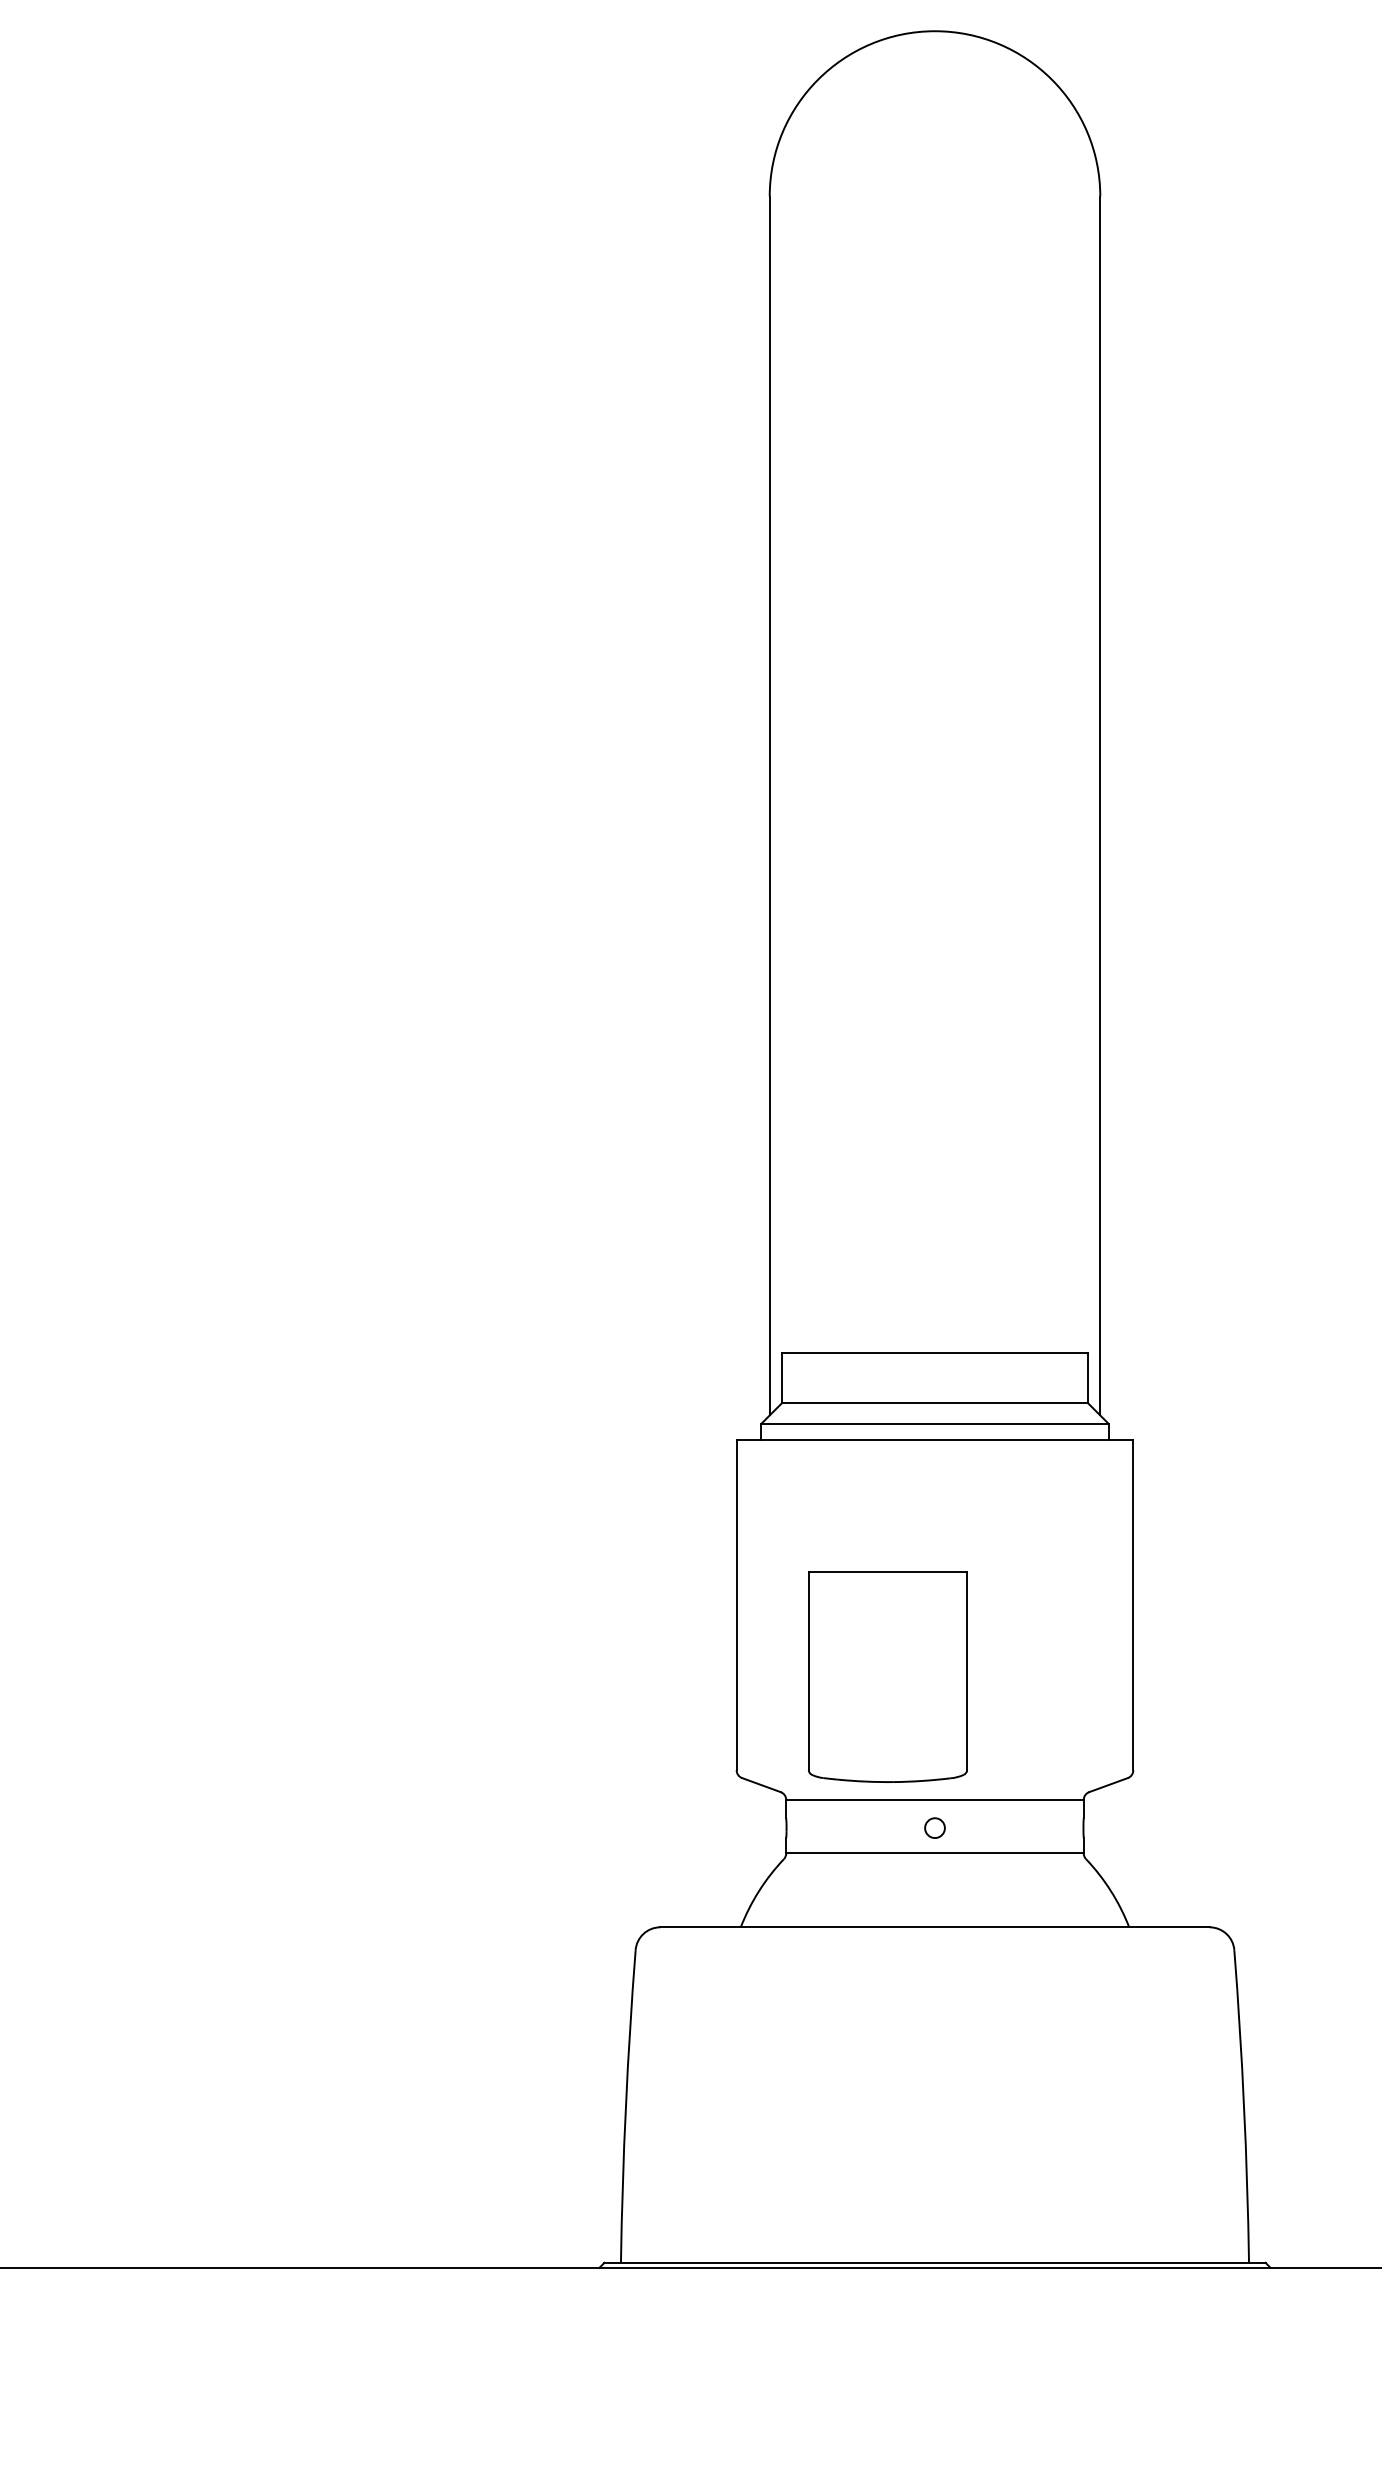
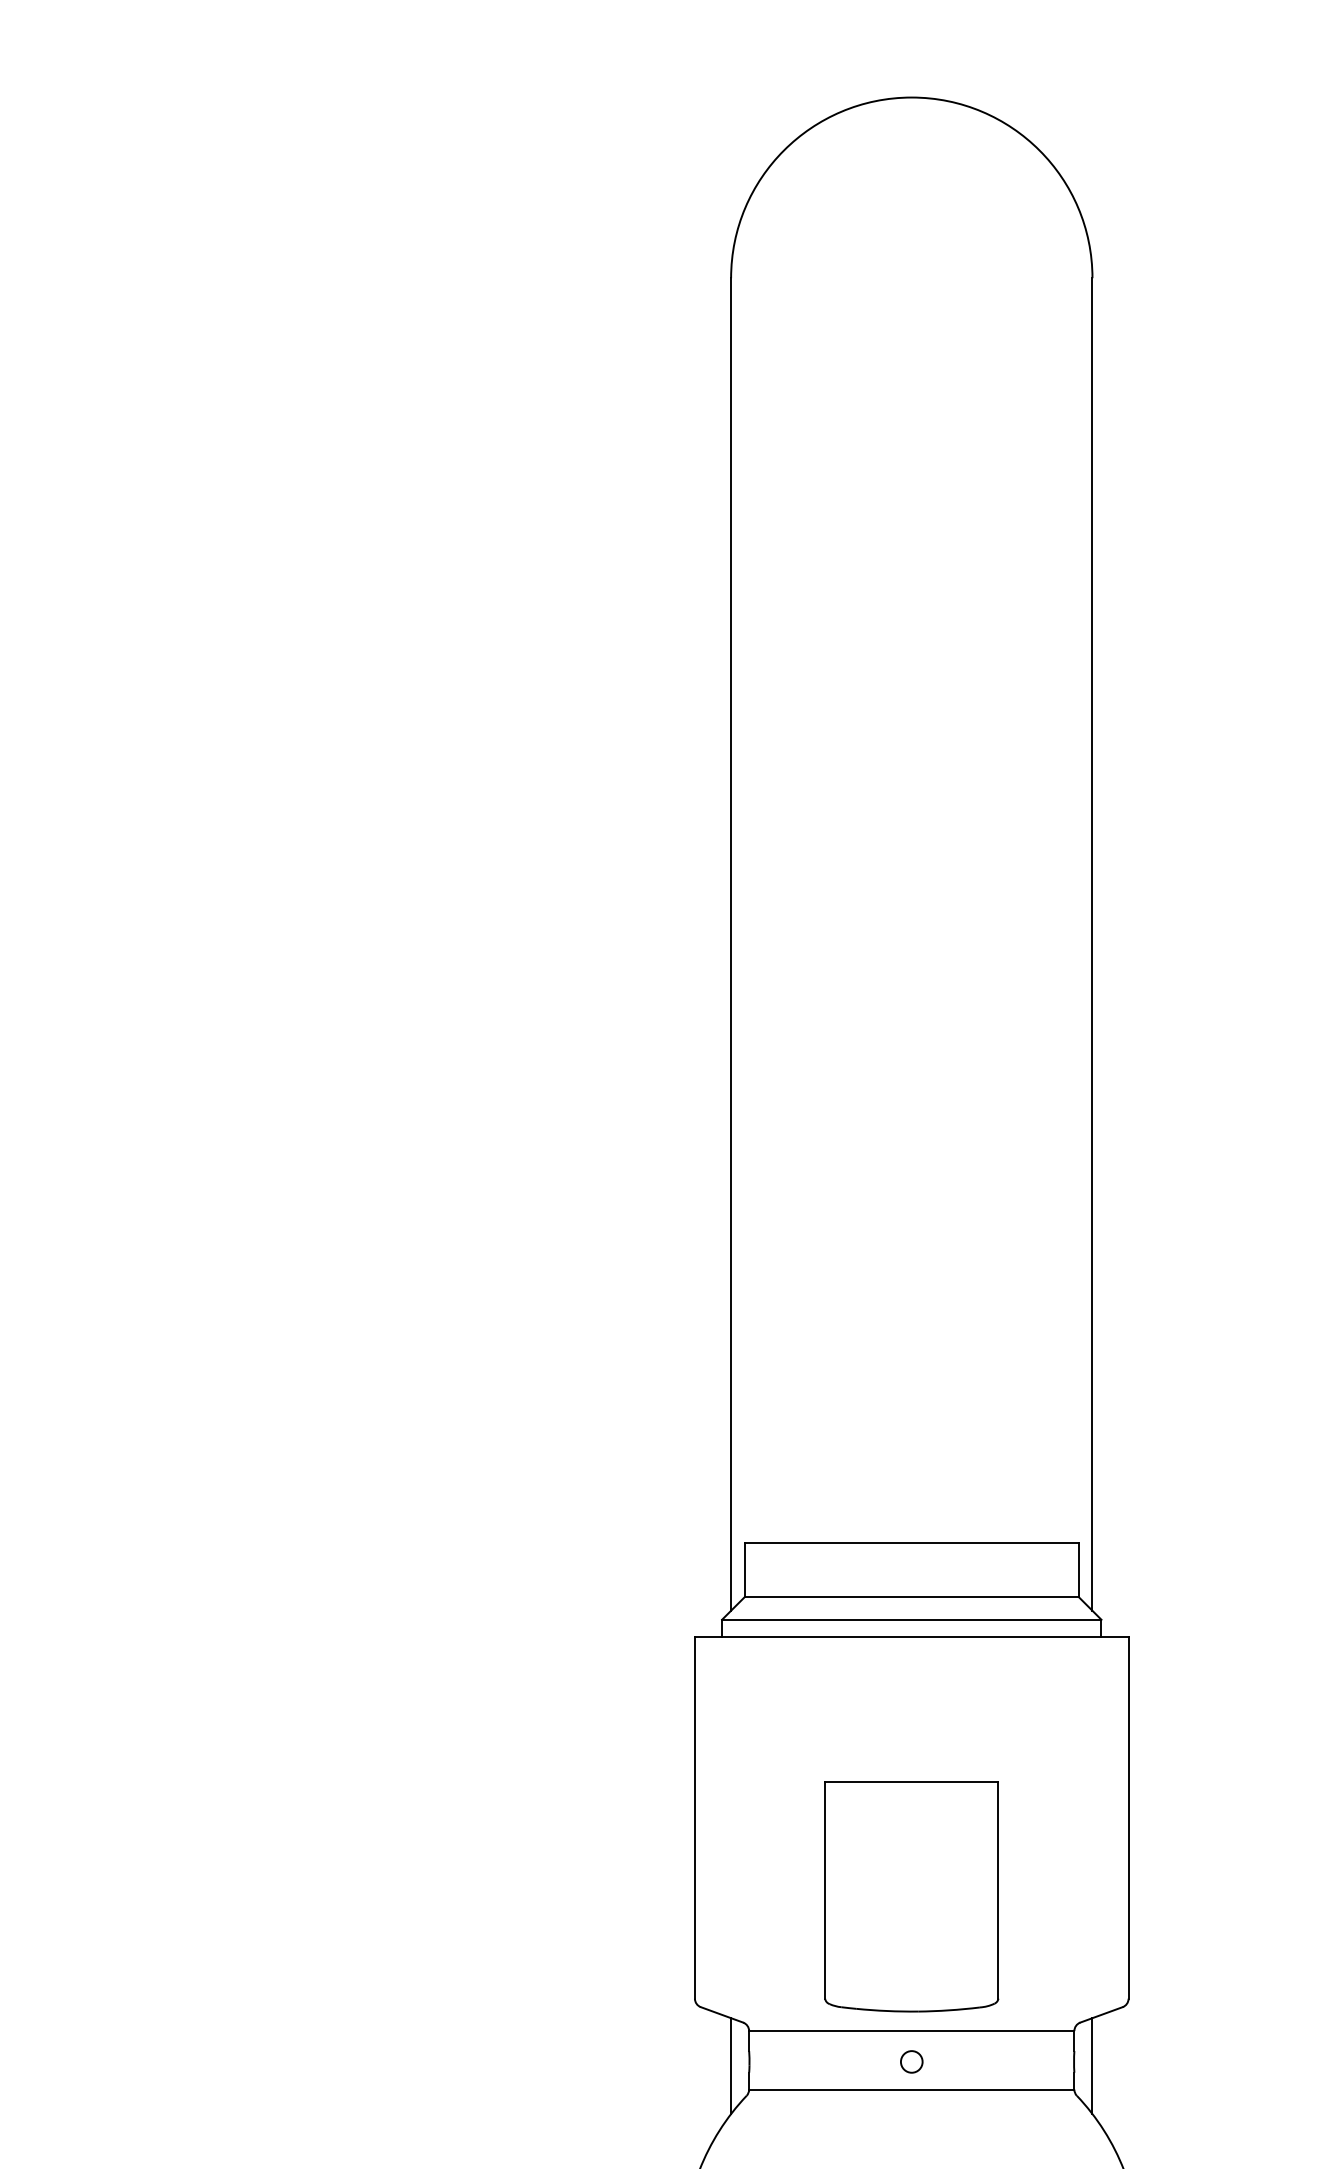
part: (887, 1676) -> (911, 1896), moved
line: (769, 1831) -> (730, 2065), added
line: (1100, 1831) -> (1092, 2065), added

